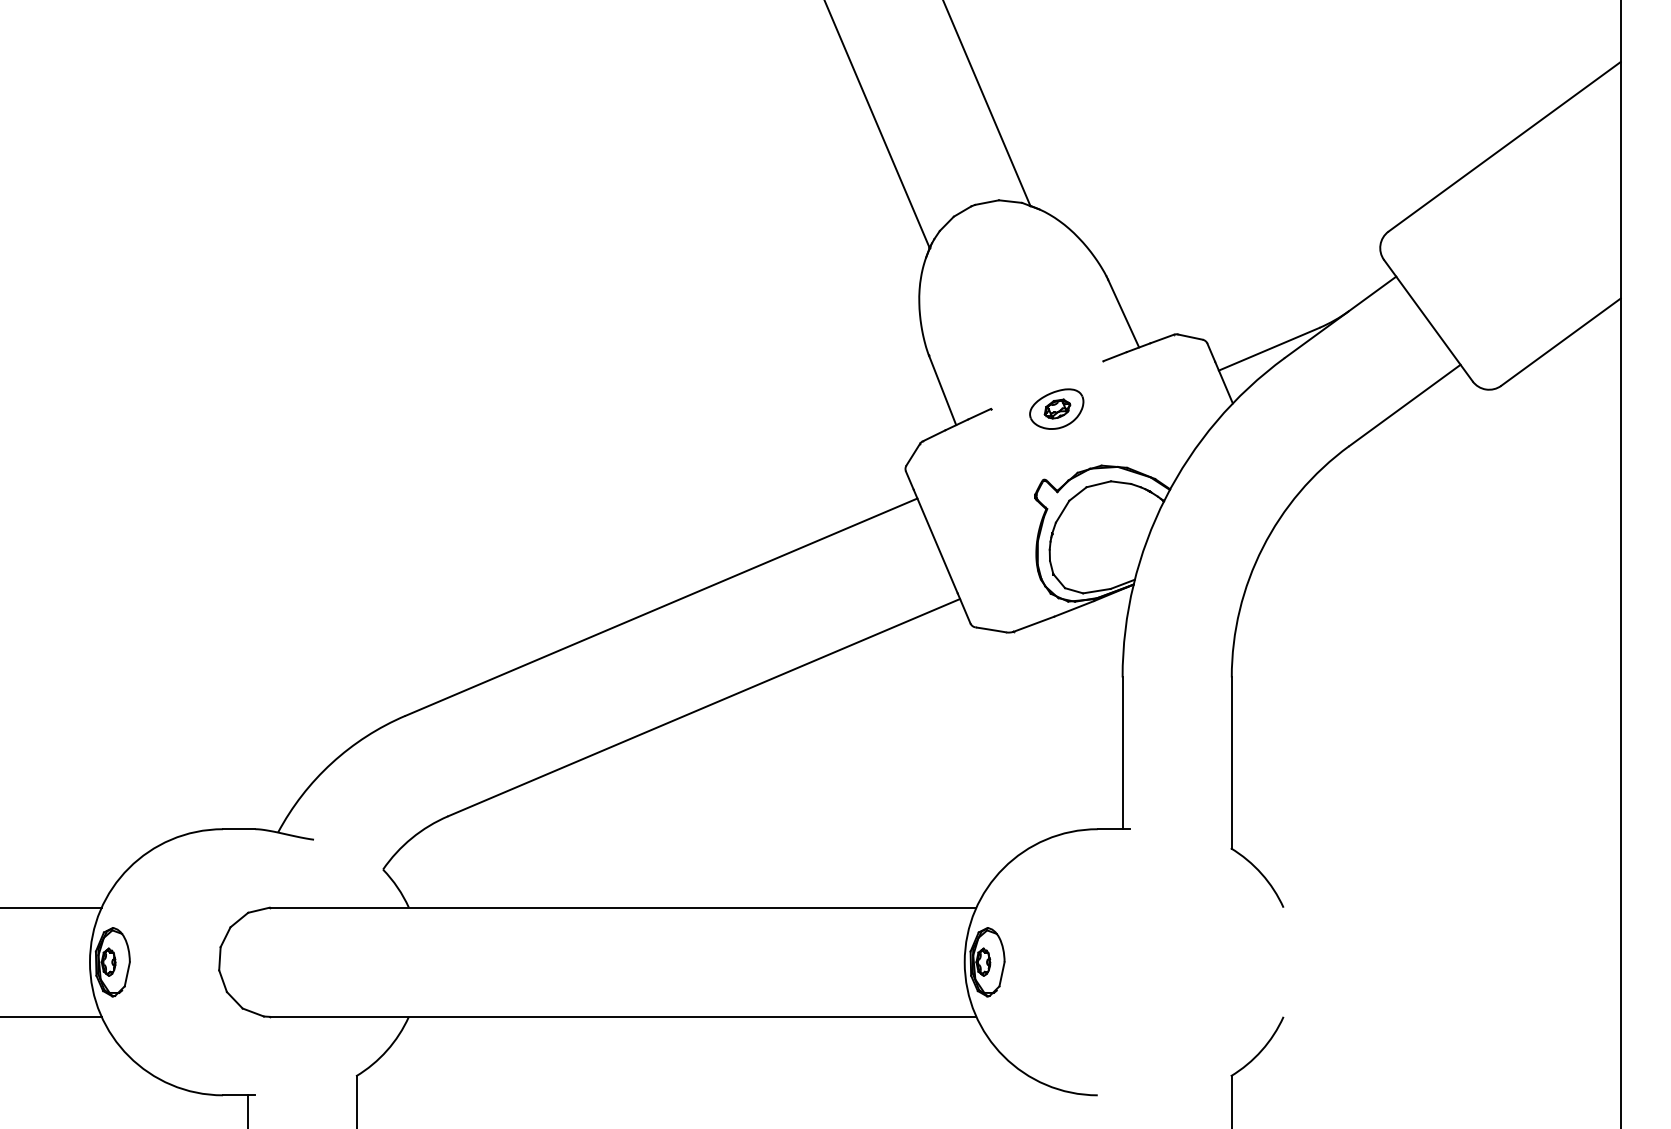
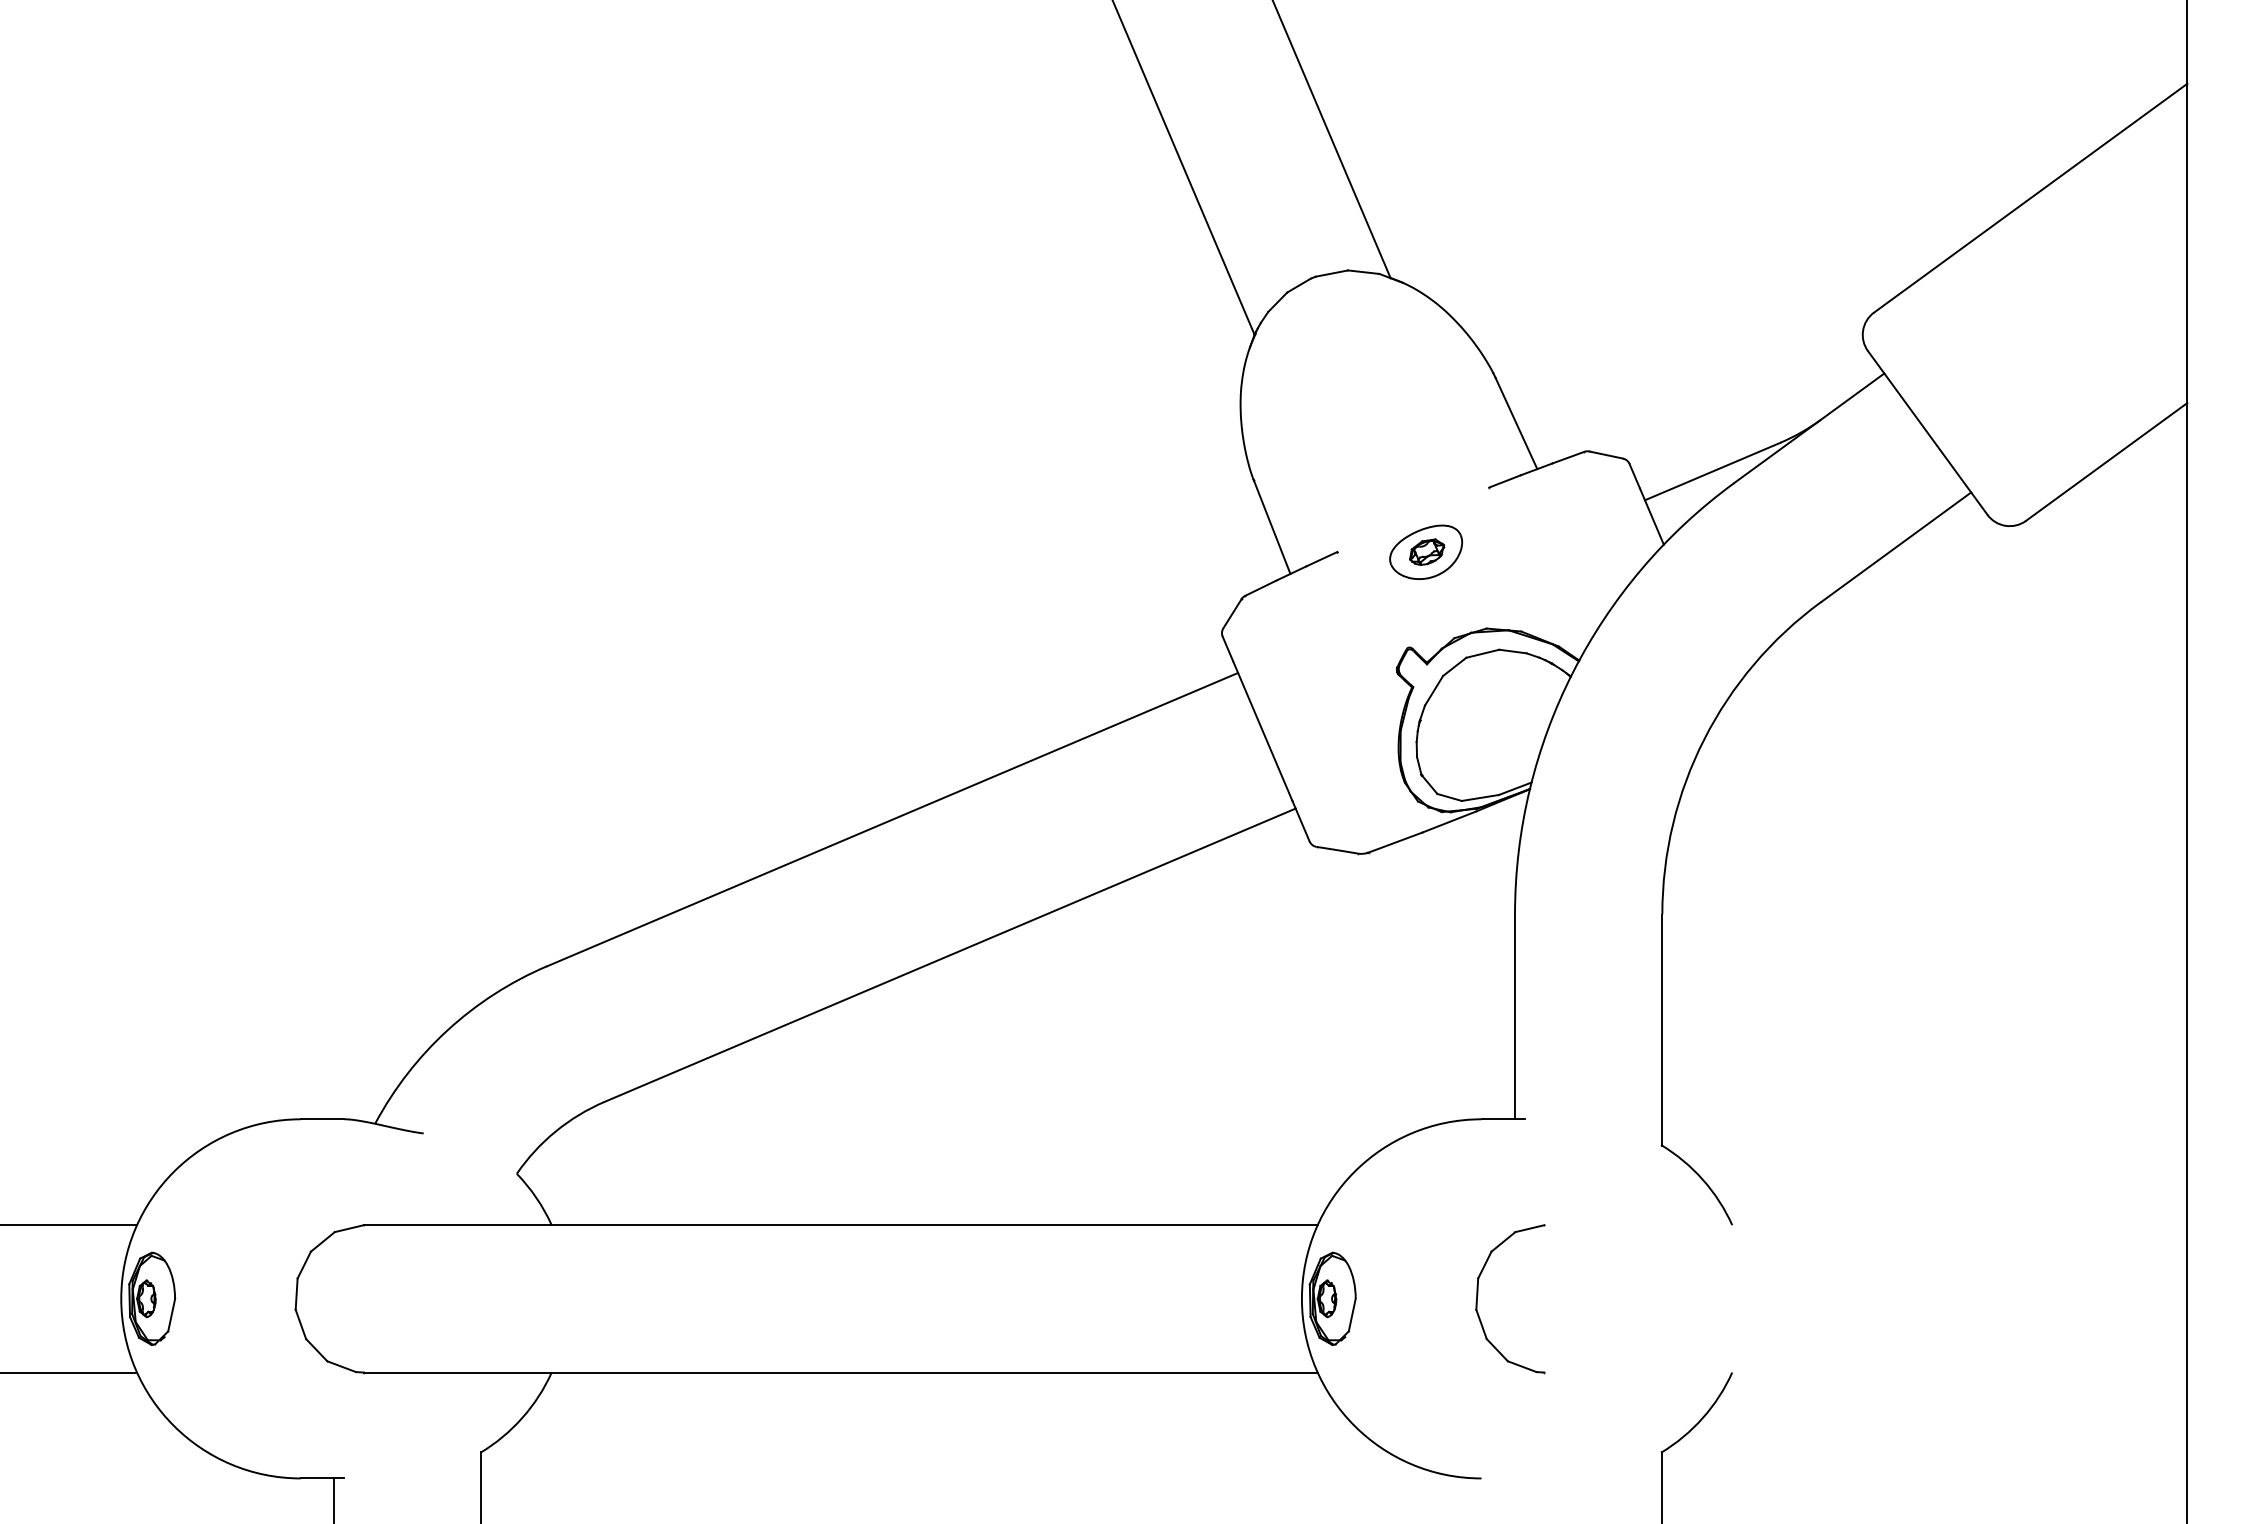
part: (1095, 959) -> (1478, 1295), added

